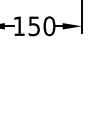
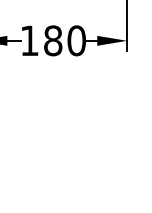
text: (34, 26) -> (53, 41), 150 -> 180

